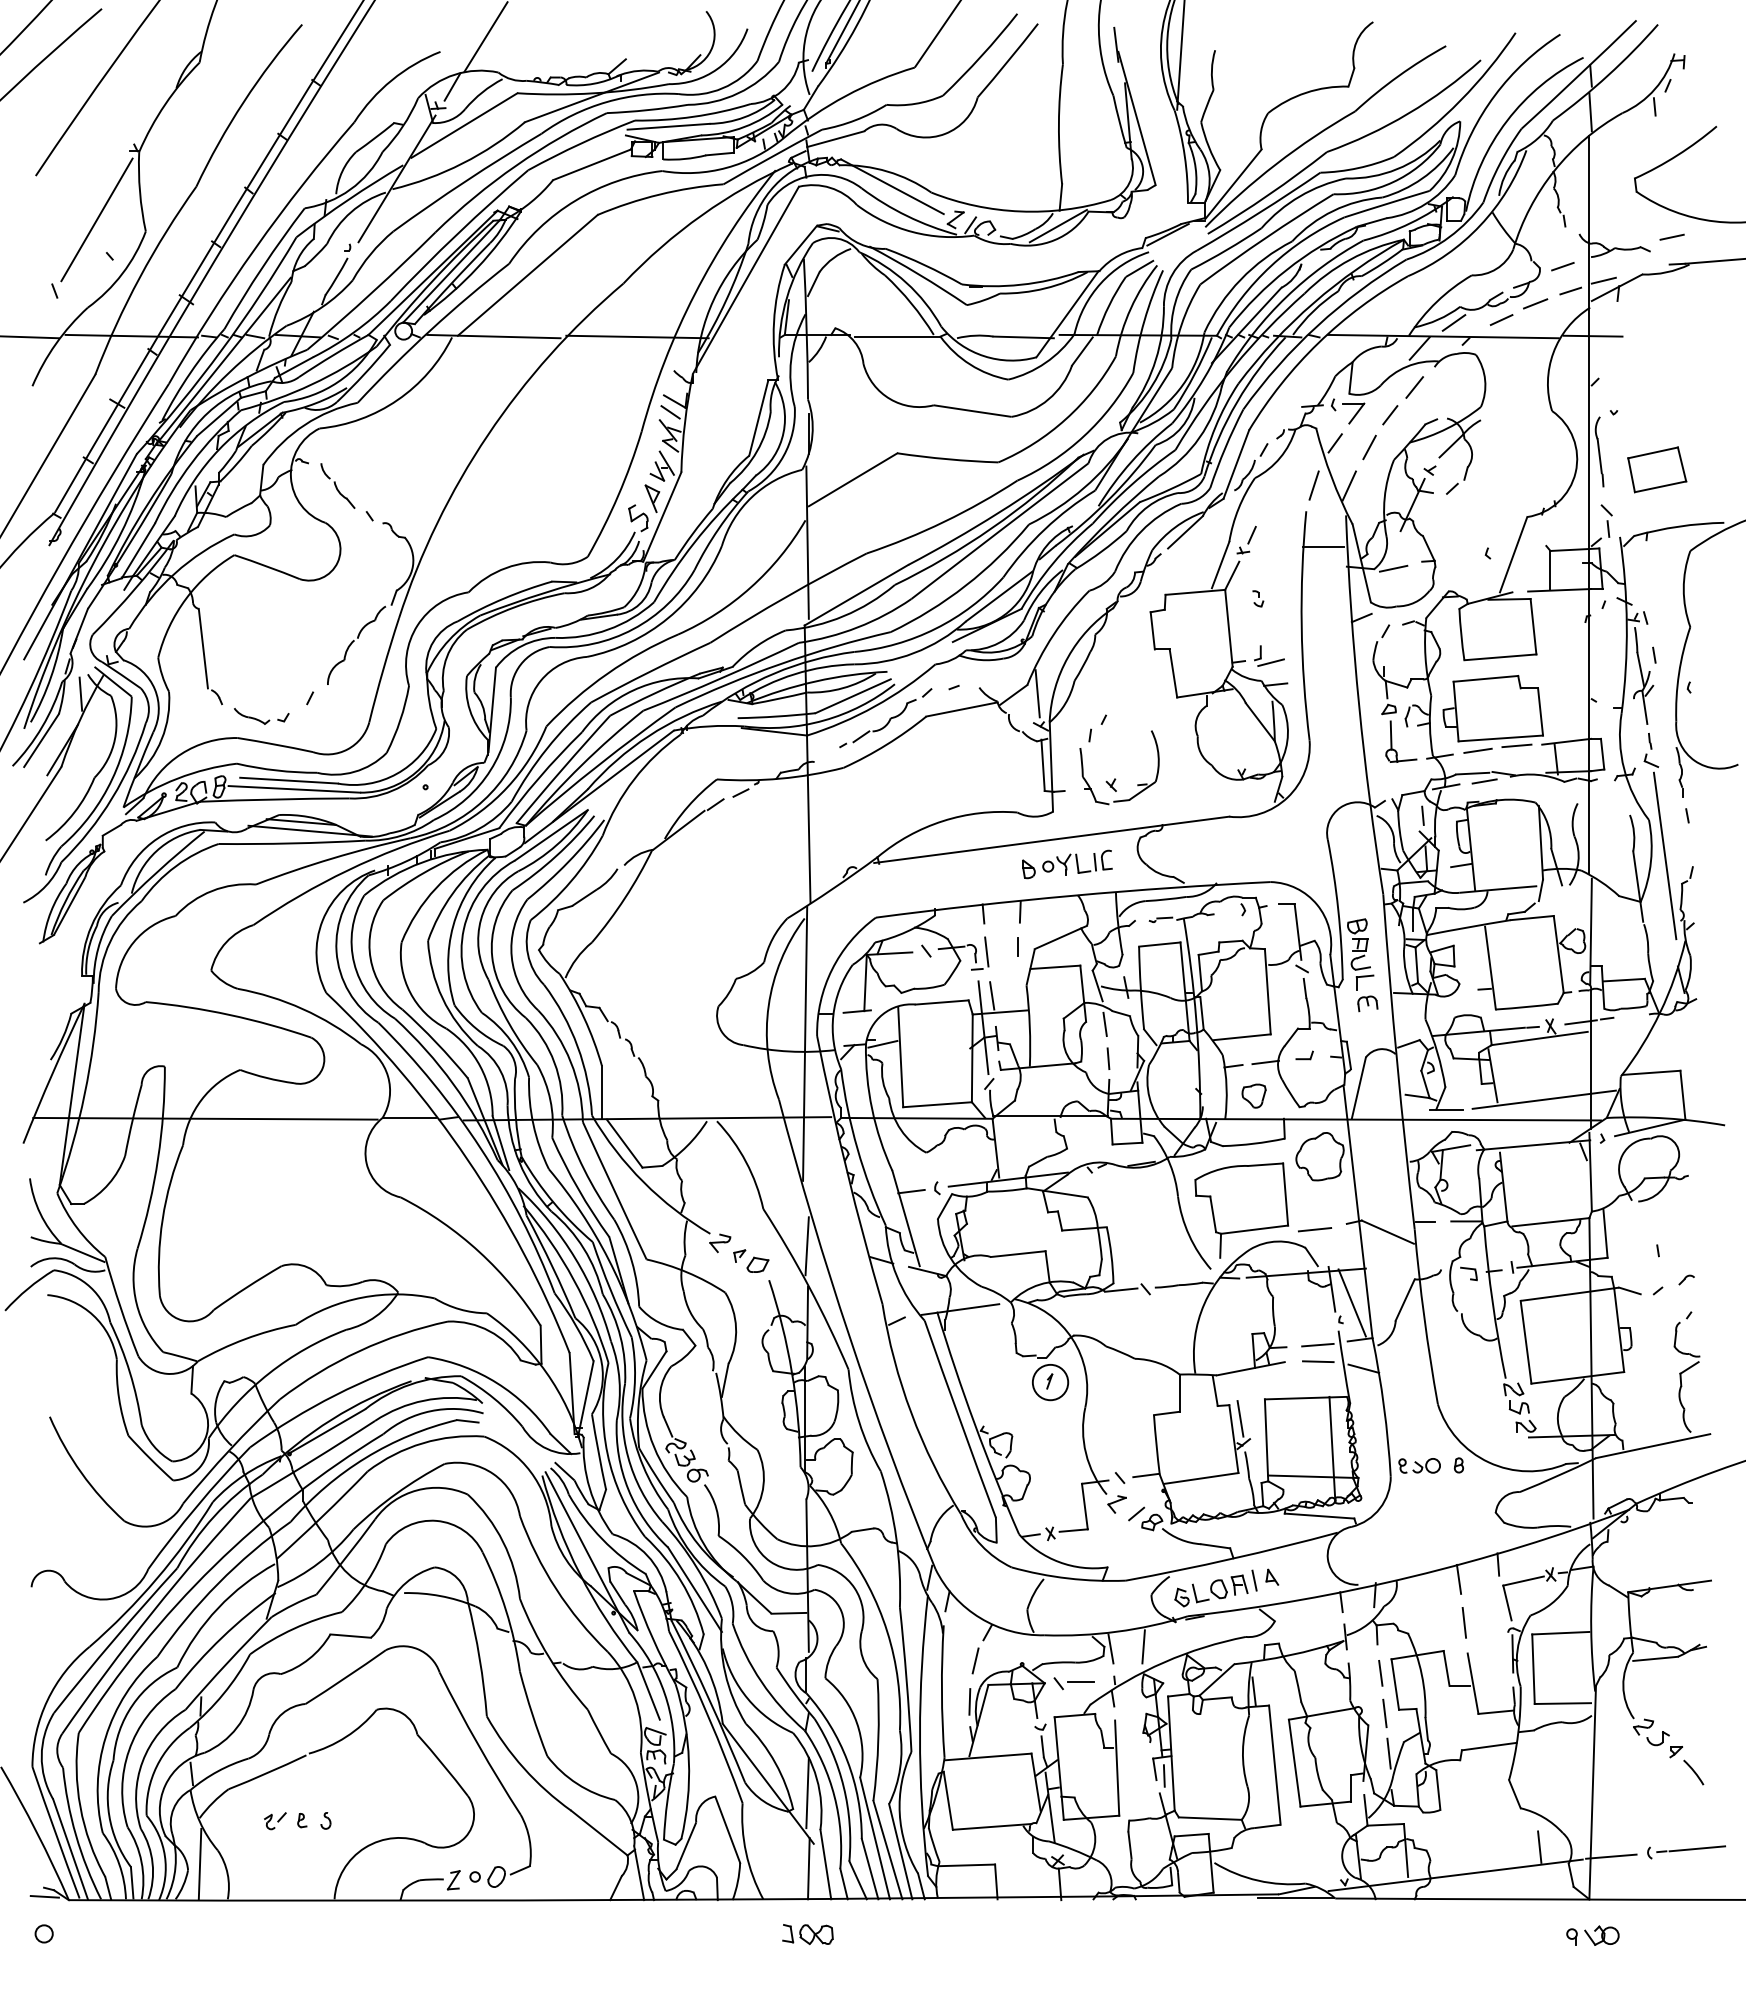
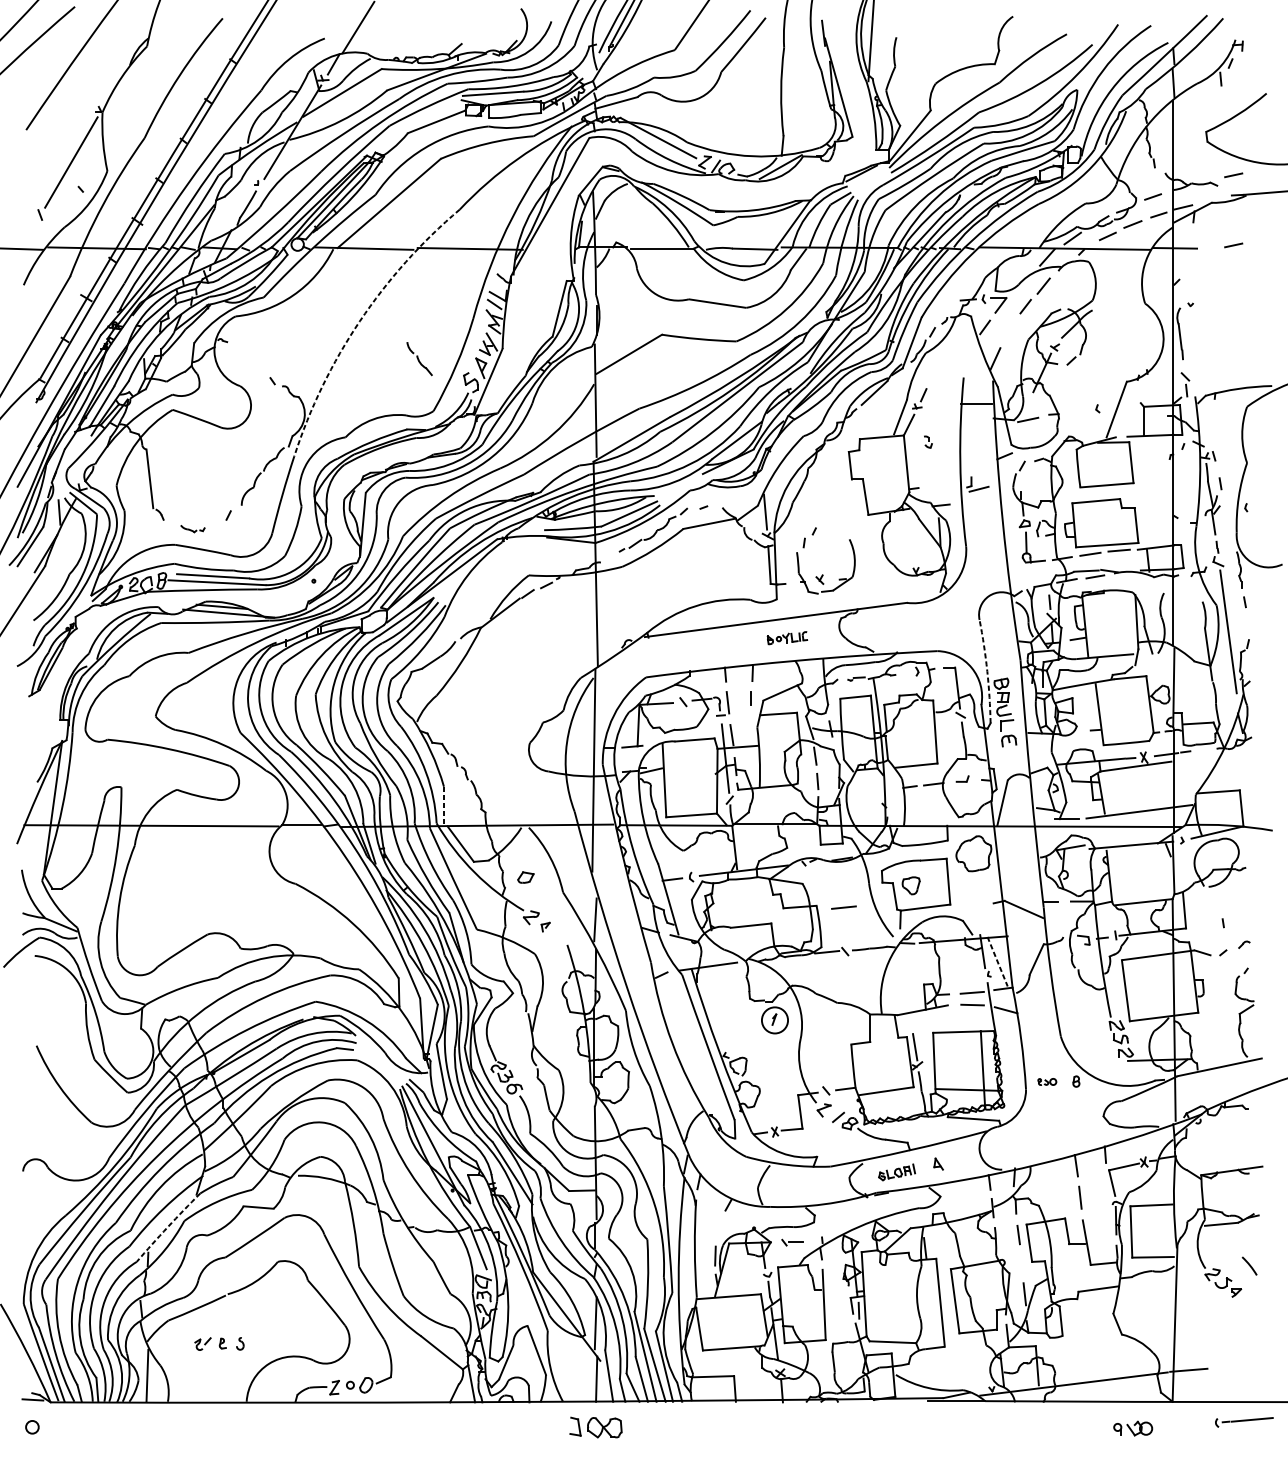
line: (1671, 331) -> (1233, 244), added
arc: (487, 435) -> (359, 321), solid -> dashed
line: (1369, 447) -> (1010, 330), removed
part: (1657, 469) -> (1222, 346), removed
part: (337, 485) -> (419, 358), moved
line: (1313, 485) -> (969, 358), removed
part: (1271, 661) -> (979, 488), moved
part: (261, 716) -> (192, 528), size x0.6
part: (1067, 864) -> (787, 638), size x0.6
arc: (1338, 909) -> (987, 671), solid -> dashed
line: (601, 1092) -> (443, 806), solid -> dashed
part: (1253, 1095) -> (910, 885), moved
line: (1315, 1229) -> (844, 907), moved
part: (757, 1264) -> (525, 877), moved
line: (1352, 1303) -> (997, 962), solid -> dashed
part: (1419, 1465) -> (1047, 1081), size x0.6
part: (1215, 1588) -> (896, 1172), size x0.6
line: (1143, 1646) -> (843, 1215), removed
line: (1110, 1648) -> (819, 1216), removed
line: (975, 1660) -> (719, 1225), removed
arc: (227, 1662) -> (167, 1227), solid -> dashed
part: (1073, 1683) -> (791, 1242), size x0.7
line: (1384, 1713) -> (1021, 1264), removed
line: (1693, 1772) -> (1249, 1266), moved
line: (1539, 1846) -> (1135, 1362), removed
part: (1686, 1852) -> (1244, 1422), moved
part: (807, 1934) -> (595, 1427), size x1.4
part: (1592, 1935) -> (1132, 1428), moved

